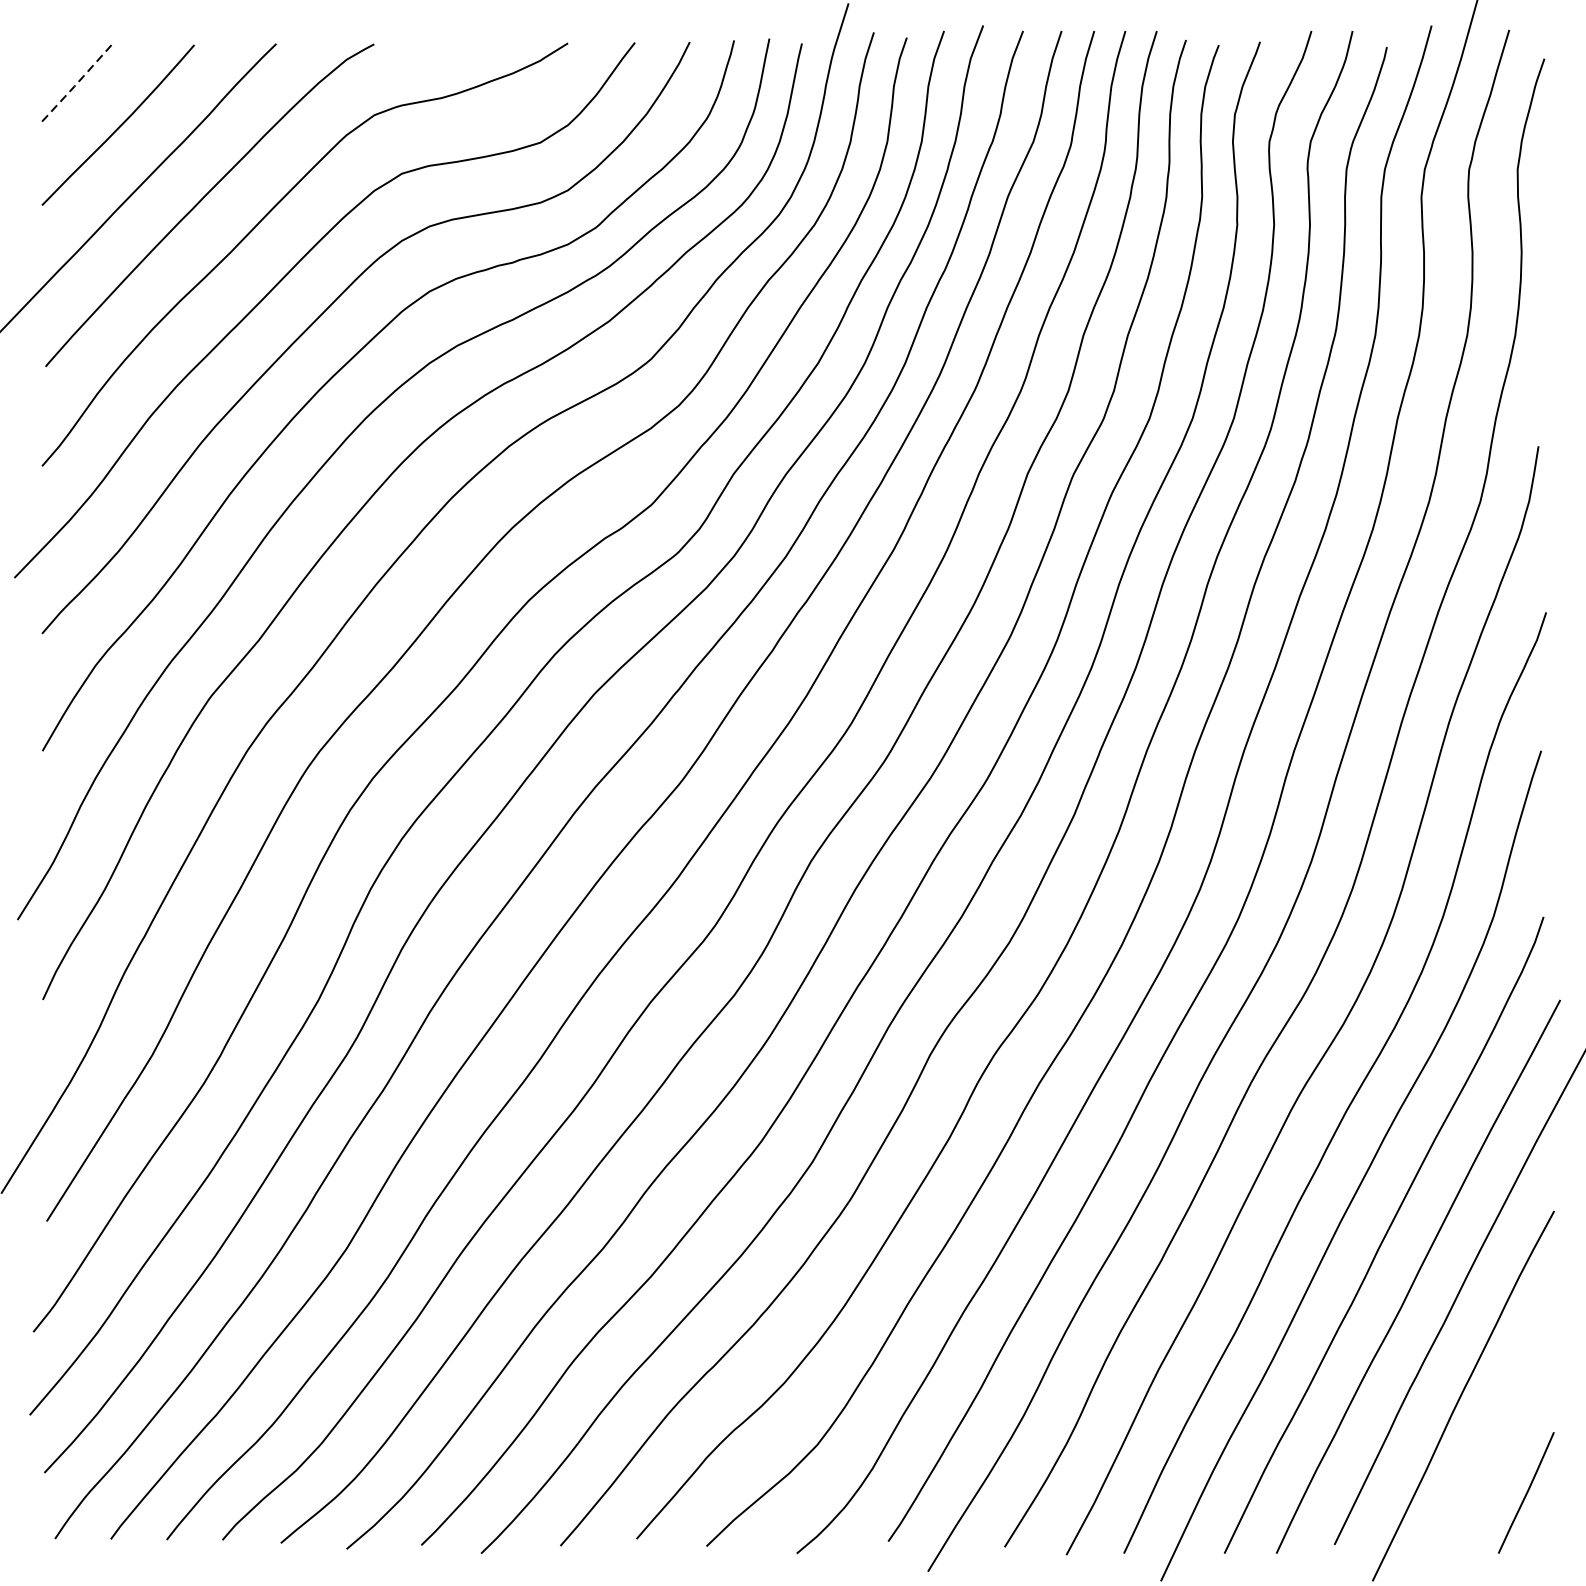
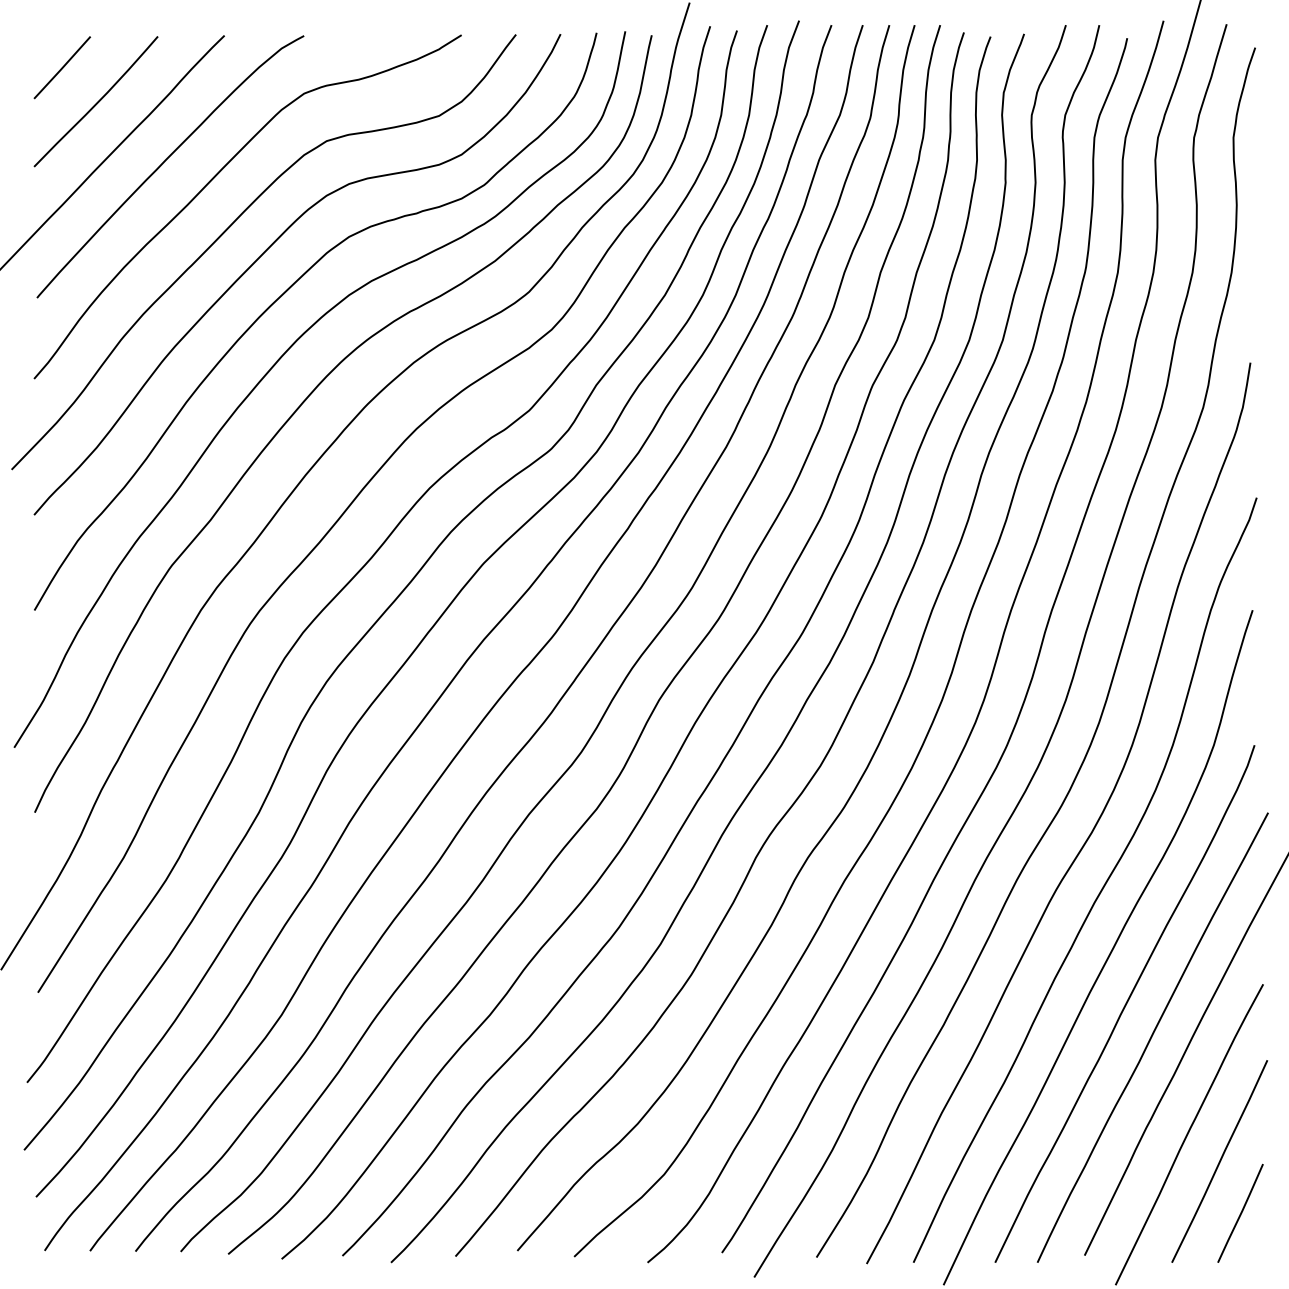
line: (75, 84) -> (61, 68), dashed -> solid
line: (1500, 1429) -> (1219, 1161), added

